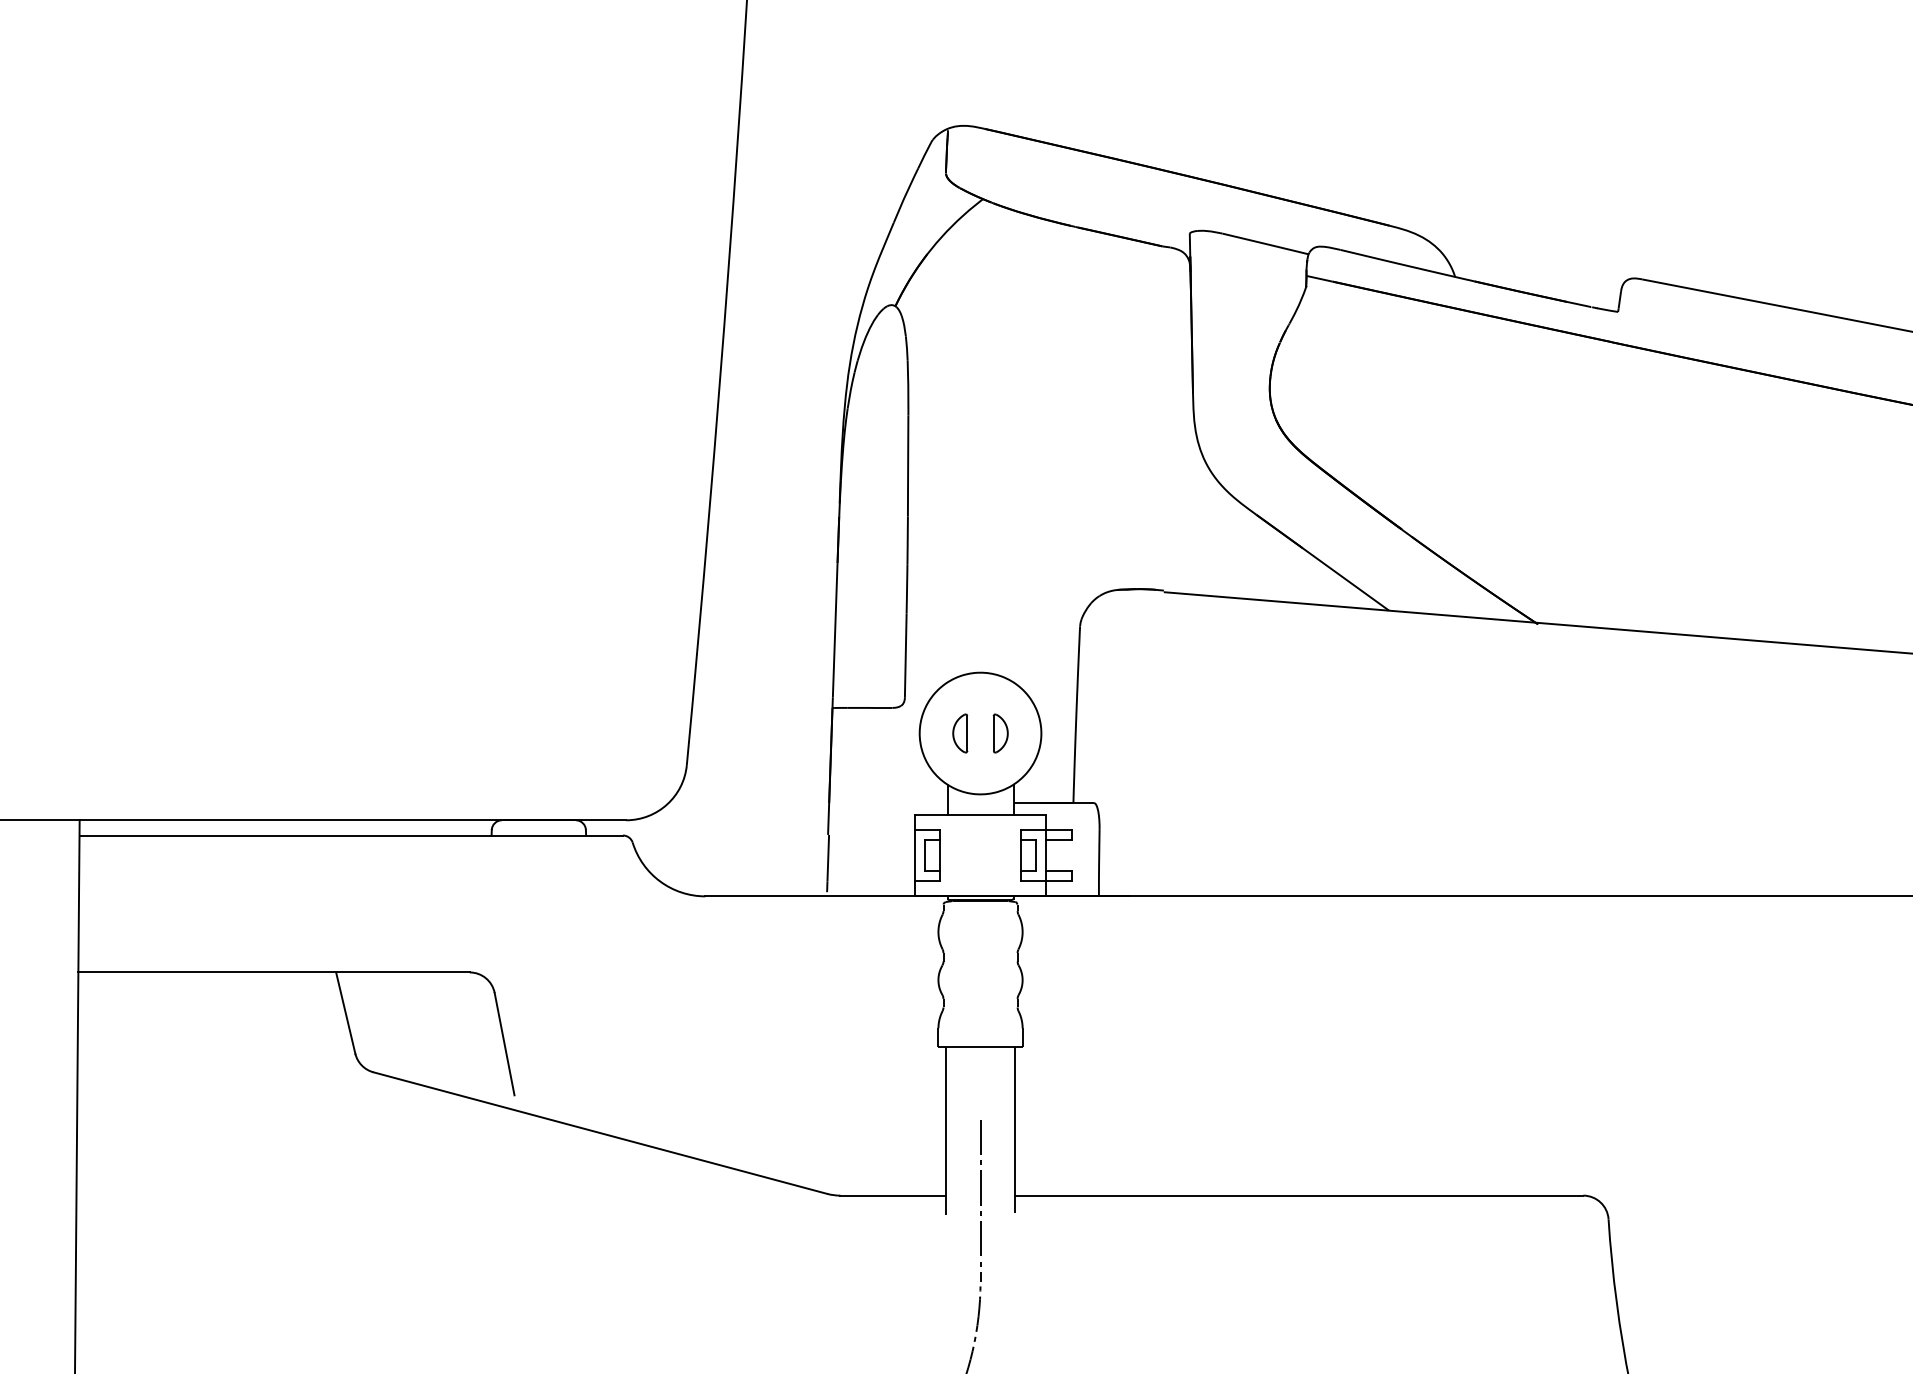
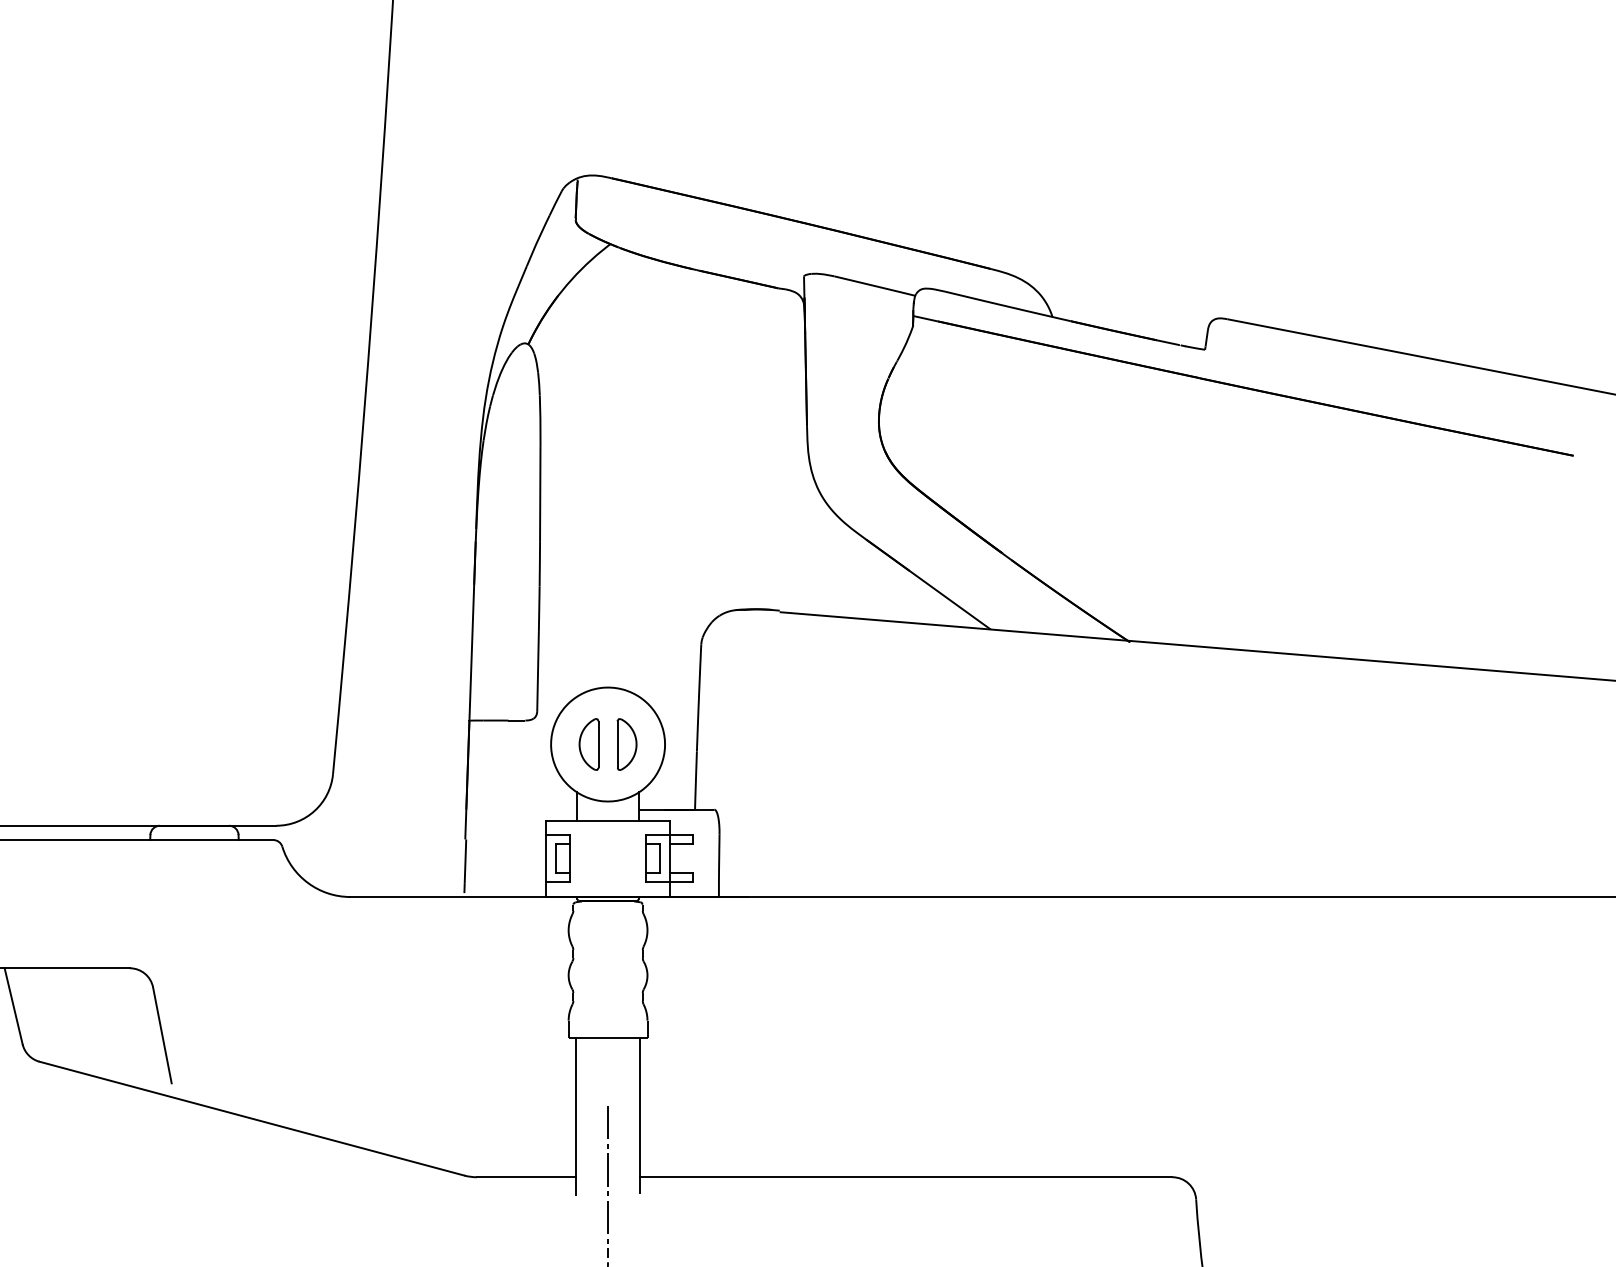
part: (960, 733) -> (589, 744), size x1.43
part: (1000, 733) -> (626, 744), size x1.43

